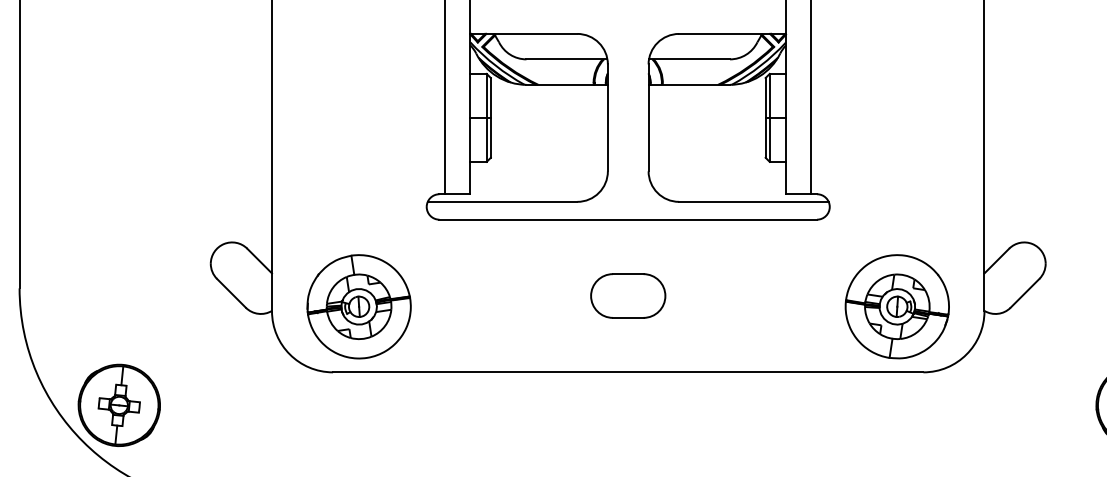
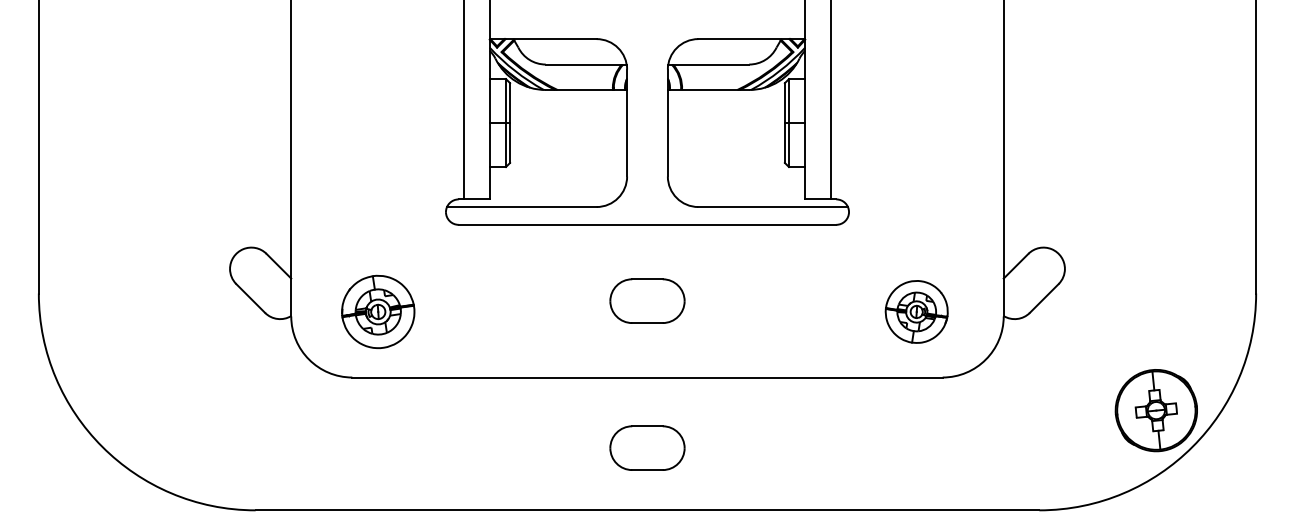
part: (358, 306) -> (377, 311), size x0.7
part: (897, 306) -> (916, 311), size x0.6
part: (119, 405) -> (138, 410), removed
part: (628, 442) -> (647, 447), added

